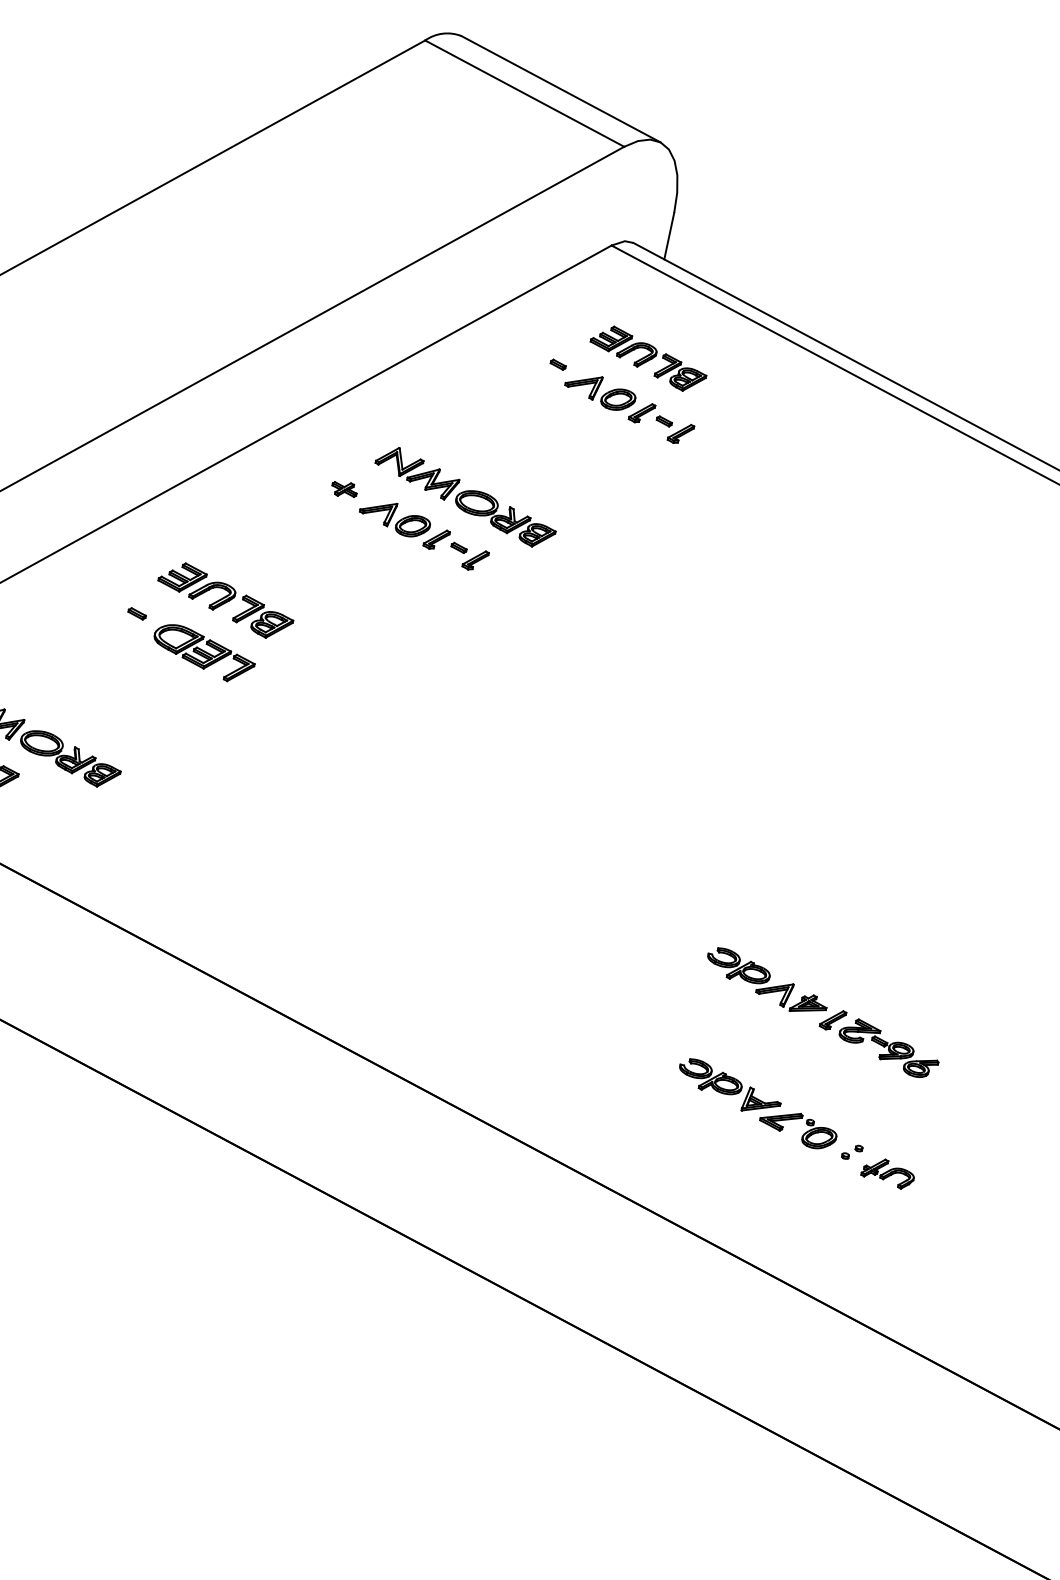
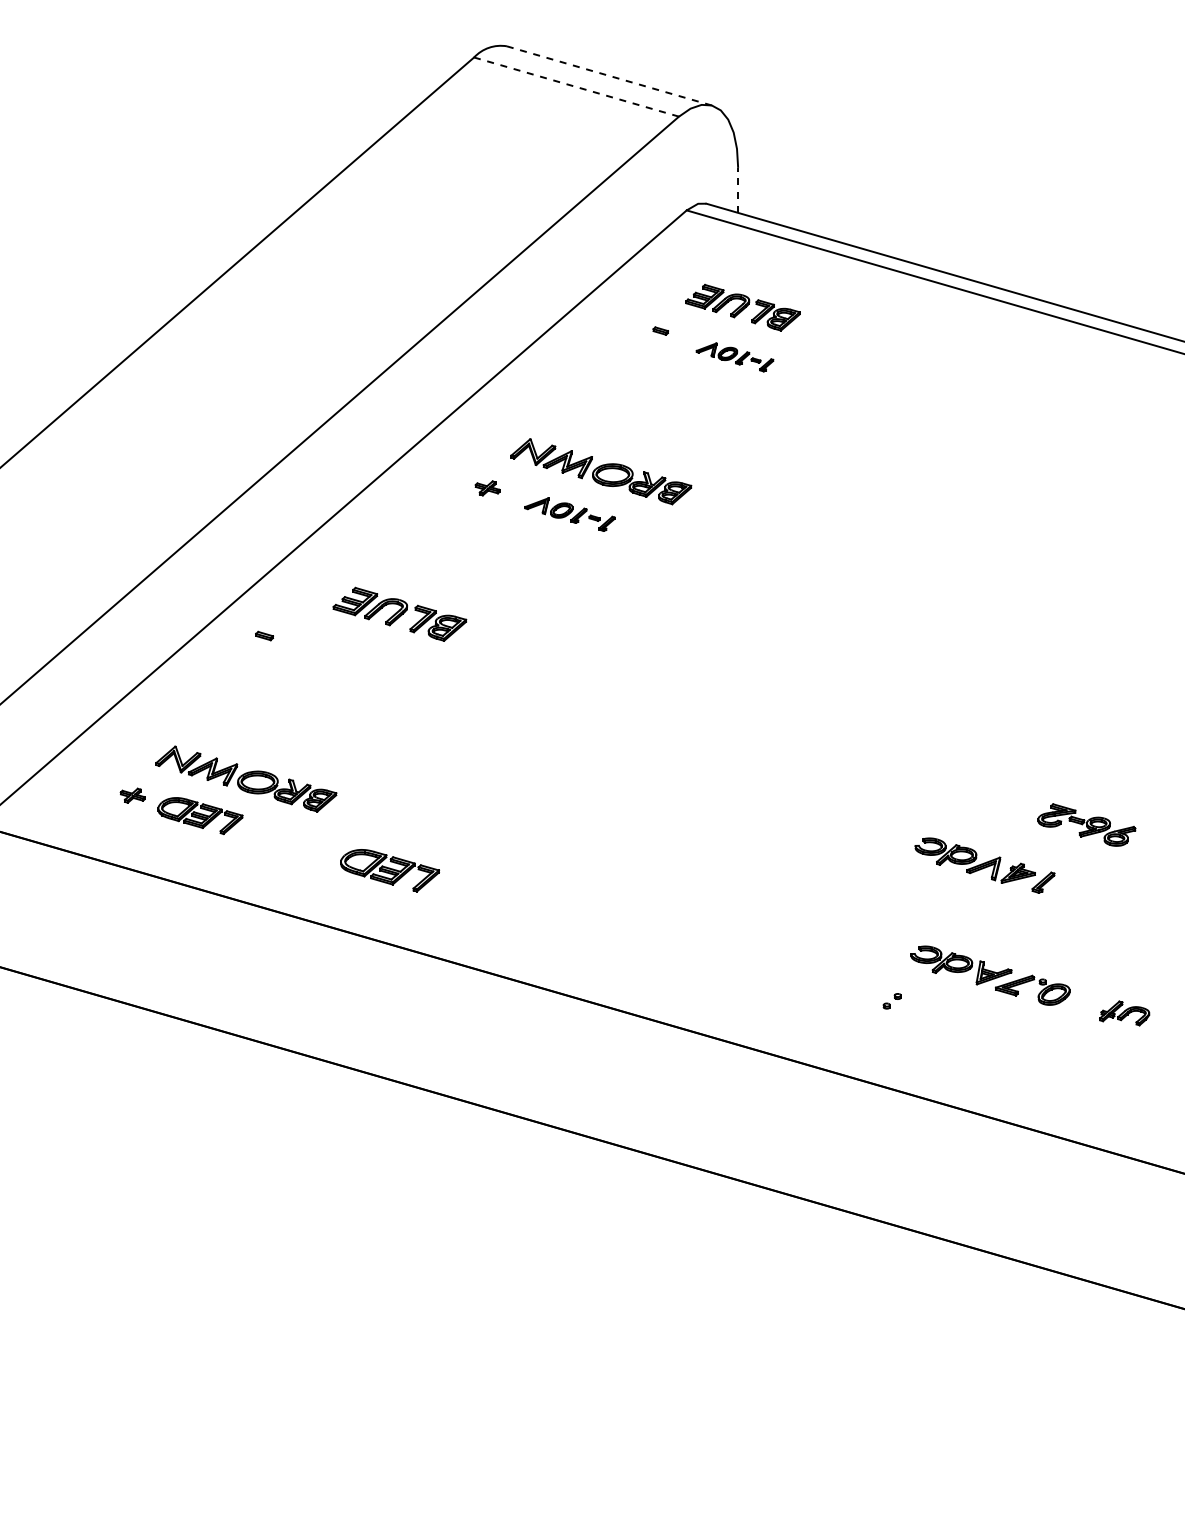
line: (561, 88) -> (609, 75), solid -> dashed
line: (524, 94) -> (576, 87), solid -> dashed
line: (669, 235) -> (738, 189), solid -> dashed
part: (628, 408) -> (734, 357), size x0.6
part: (423, 534) -> (569, 514), size x0.7
part: (137, 613) -> (264, 635), moved
part: (203, 653) -> (389, 870), moved
part: (888, 1047) -> (1086, 824), moved
part: (851, 1152) -> (891, 1001), moved

